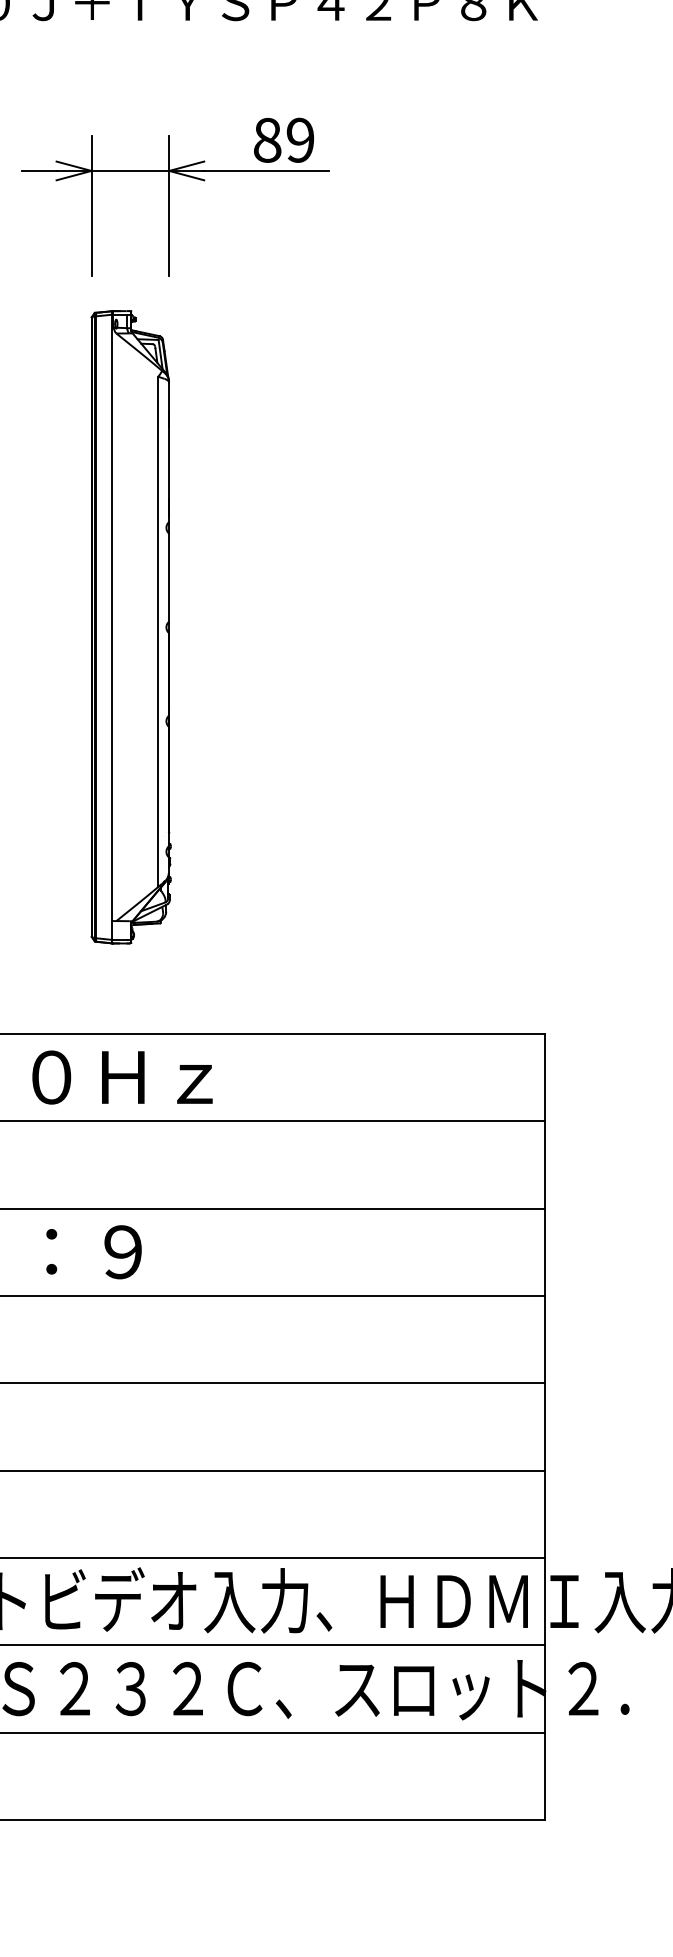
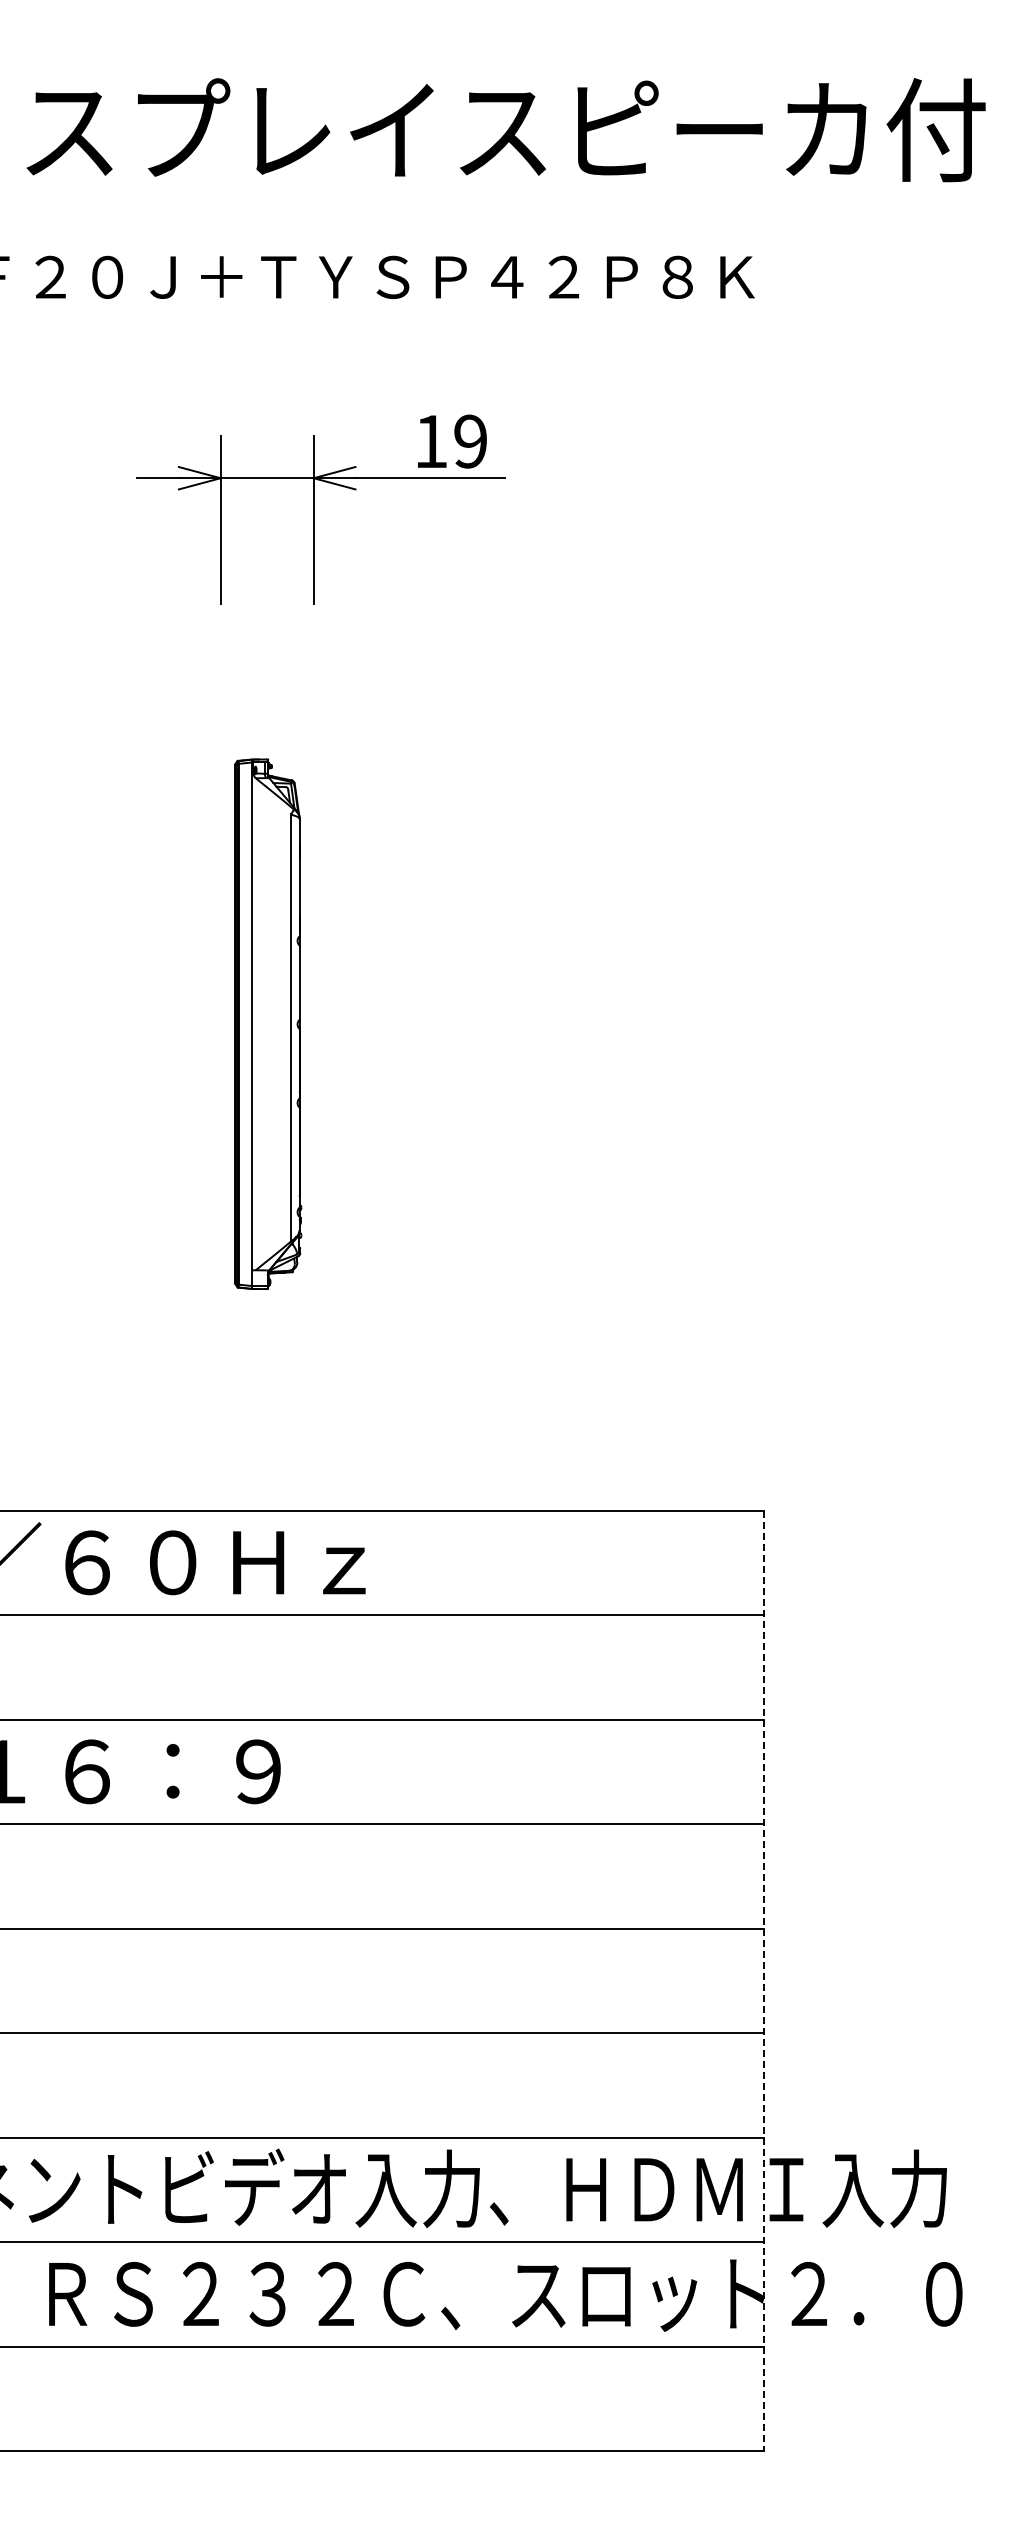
text: (267, 140) -> (431, 441), 89 -> 19
part: (130, 627) -> (267, 1024), size x0.7
line: (545, 1427) -> (763, 1981), solid -> dashed

